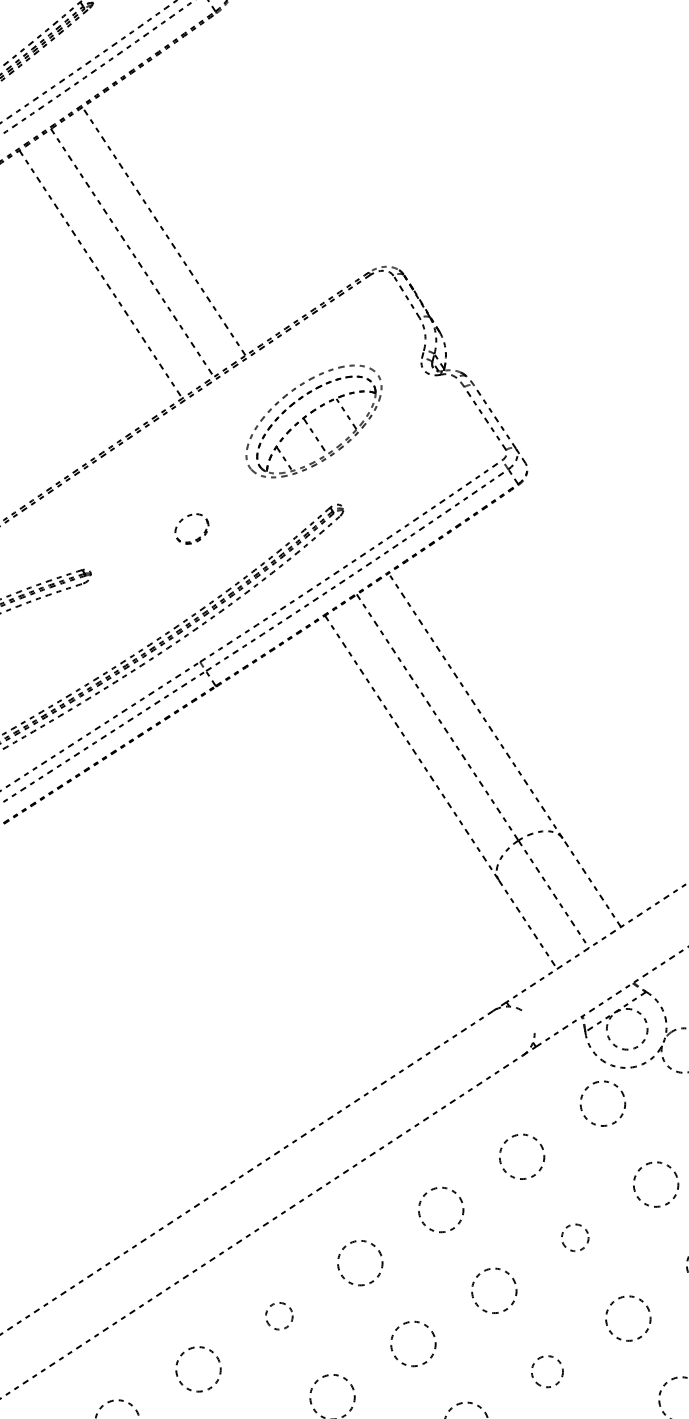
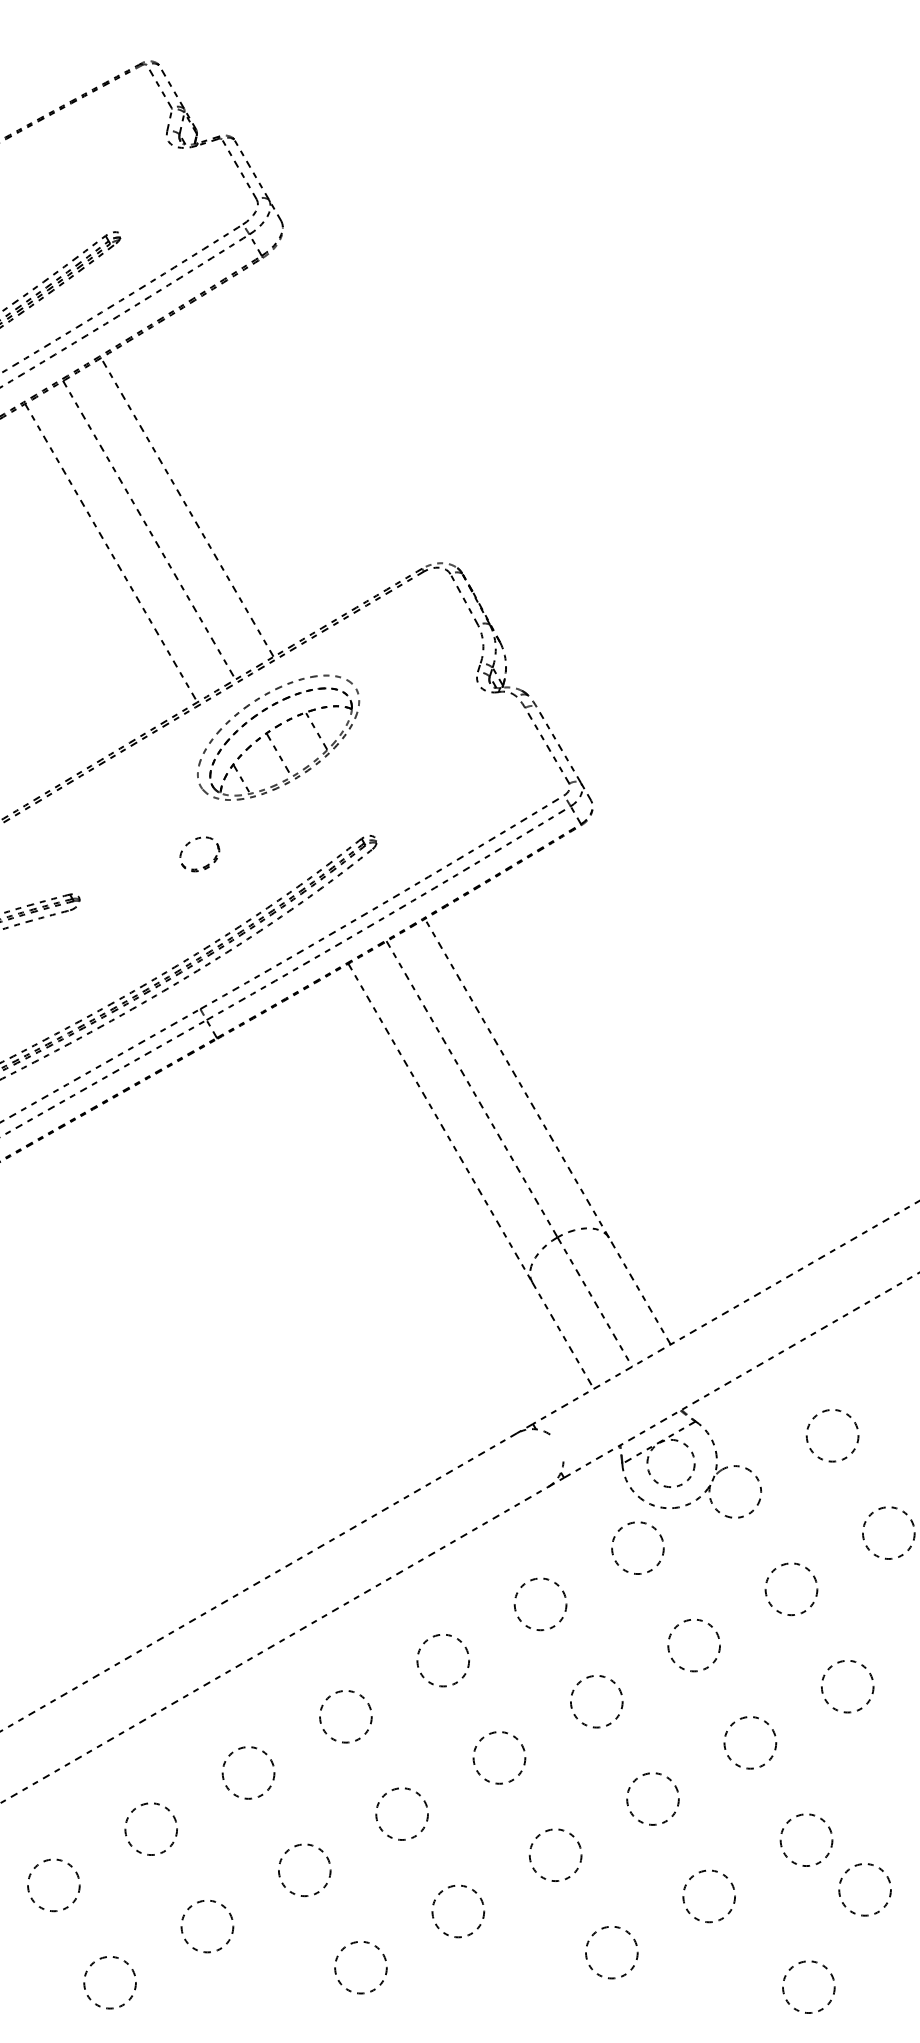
part: (308, 423) -> (271, 739), moved
circle: (574, 1237) -> (596, 1701), size x1.67
circle: (279, 1315) -> (248, 1772), size x1.67
circle: (547, 1371) -> (555, 1854), size x1.43

